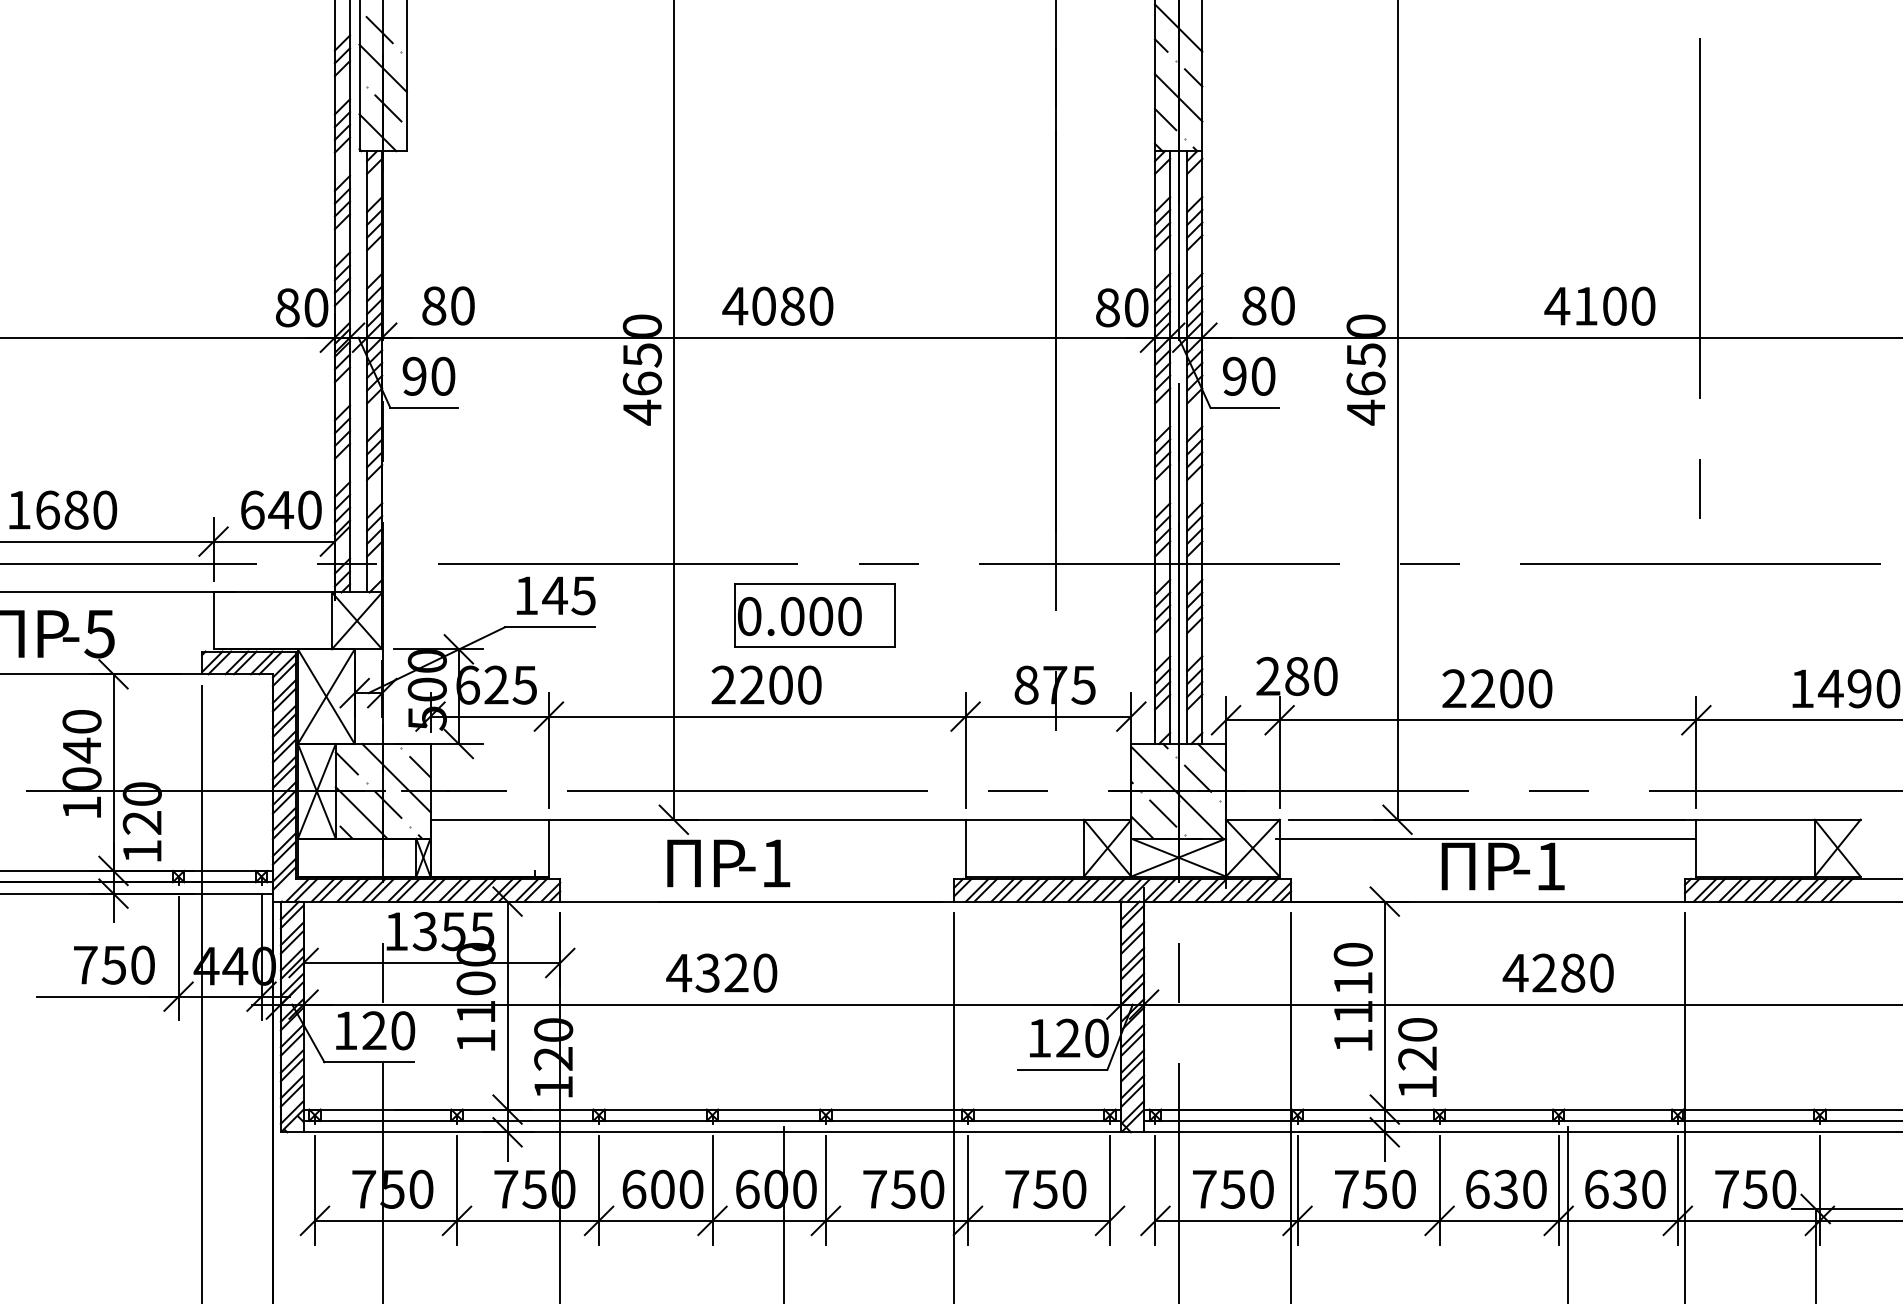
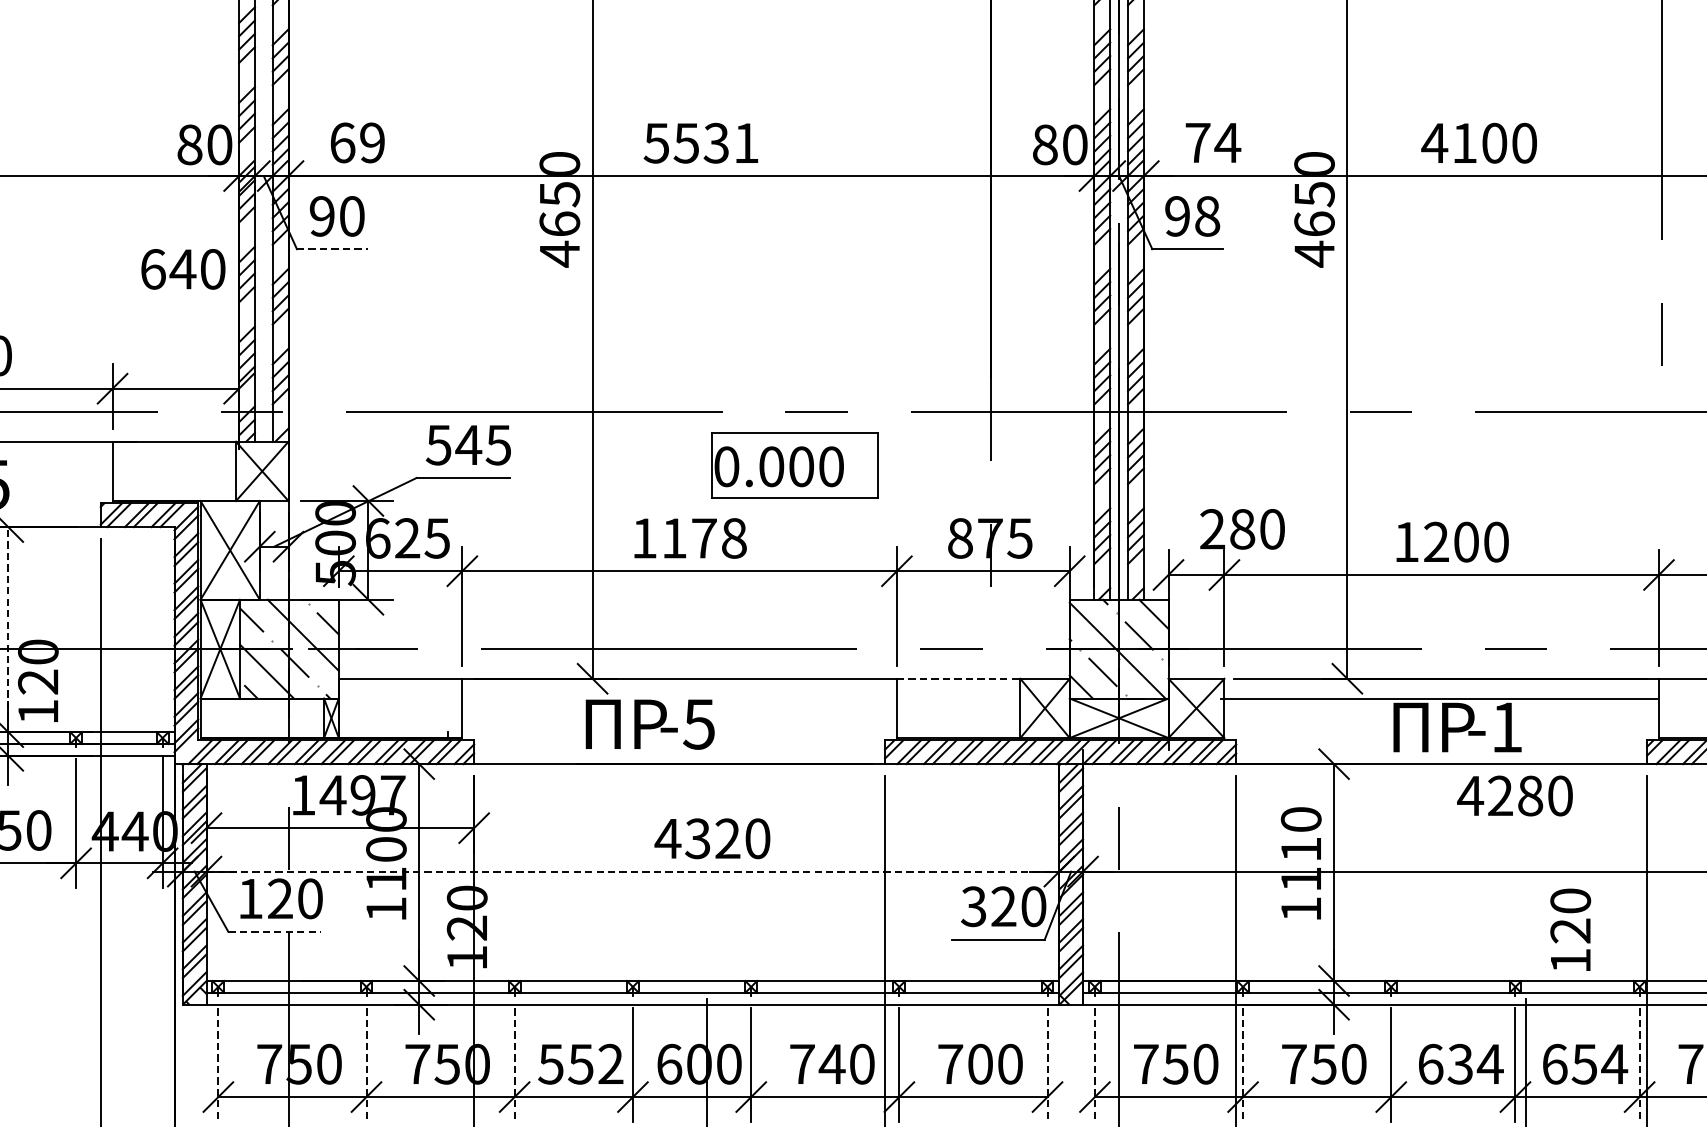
text: (448, 305) -> (357, 142), 80 -> 69
text: (777, 305) -> (700, 142), 4080 -> 5531
text: (1268, 305) -> (1212, 142), 80 -> 74
text: (1599, 305) -> (1478, 142), moved
text: (1263, 375) -> (1207, 215), 90 -> 98
line: (424, 407) -> (332, 248), solid -> dashed
text: (281, 509) -> (183, 268), moved
text: (526, 595) -> (438, 444), 145 -> 545
part: (814, 615) -> (794, 465), moved
text: (766, 684) -> (689, 537), 2200 -> 1178
text: (1454, 688) -> (1406, 541), 2200 -> 1200
line: (113, 772) -> (8, 629), solid -> dashed
line: (1025, 819) -> (959, 678), solid -> dashed
text: (775, 863) -> (698, 724), -1 -> -5
text: (453, 931) -> (362, 795), 1355 -> 1497
text: (721, 972) -> (712, 838), moved
text: (1557, 972) -> (1514, 795), moved
line: (712, 1004) -> (632, 871), solid -> dashed
text: (1039, 1037) -> (973, 905), 120 -> 320
text: (1417, 1057) -> (1570, 929), moved
line: (369, 1062) -> (275, 931), solid -> dashed
text: (662, 1188) -> (580, 1063), 600 -> 552
text: (1045, 1188) -> (980, 1063), 750 -> 700
text: (1534, 1188) -> (1490, 1063), 630 -> 634
text: (1639, 1188) -> (1599, 1063), 630 -> 654
text: (903, 1189) -> (832, 1064), 750 -> 740
line: (314, 1190) -> (217, 1065), solid -> dashed
line: (457, 1190) -> (366, 1065), solid -> dashed
line: (599, 1190) -> (515, 1065), solid -> dashed
line: (1110, 1190) -> (1048, 1065), solid -> dashed
line: (1155, 1190) -> (1094, 1065), solid -> dashed
line: (1297, 1190) -> (1243, 1065), solid -> dashed
line: (1677, 1190) -> (1639, 1065), solid -> dashed

